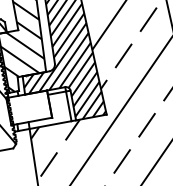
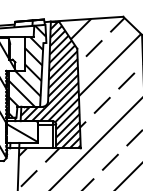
hatch: (28, 107) -> (21, 131), added

